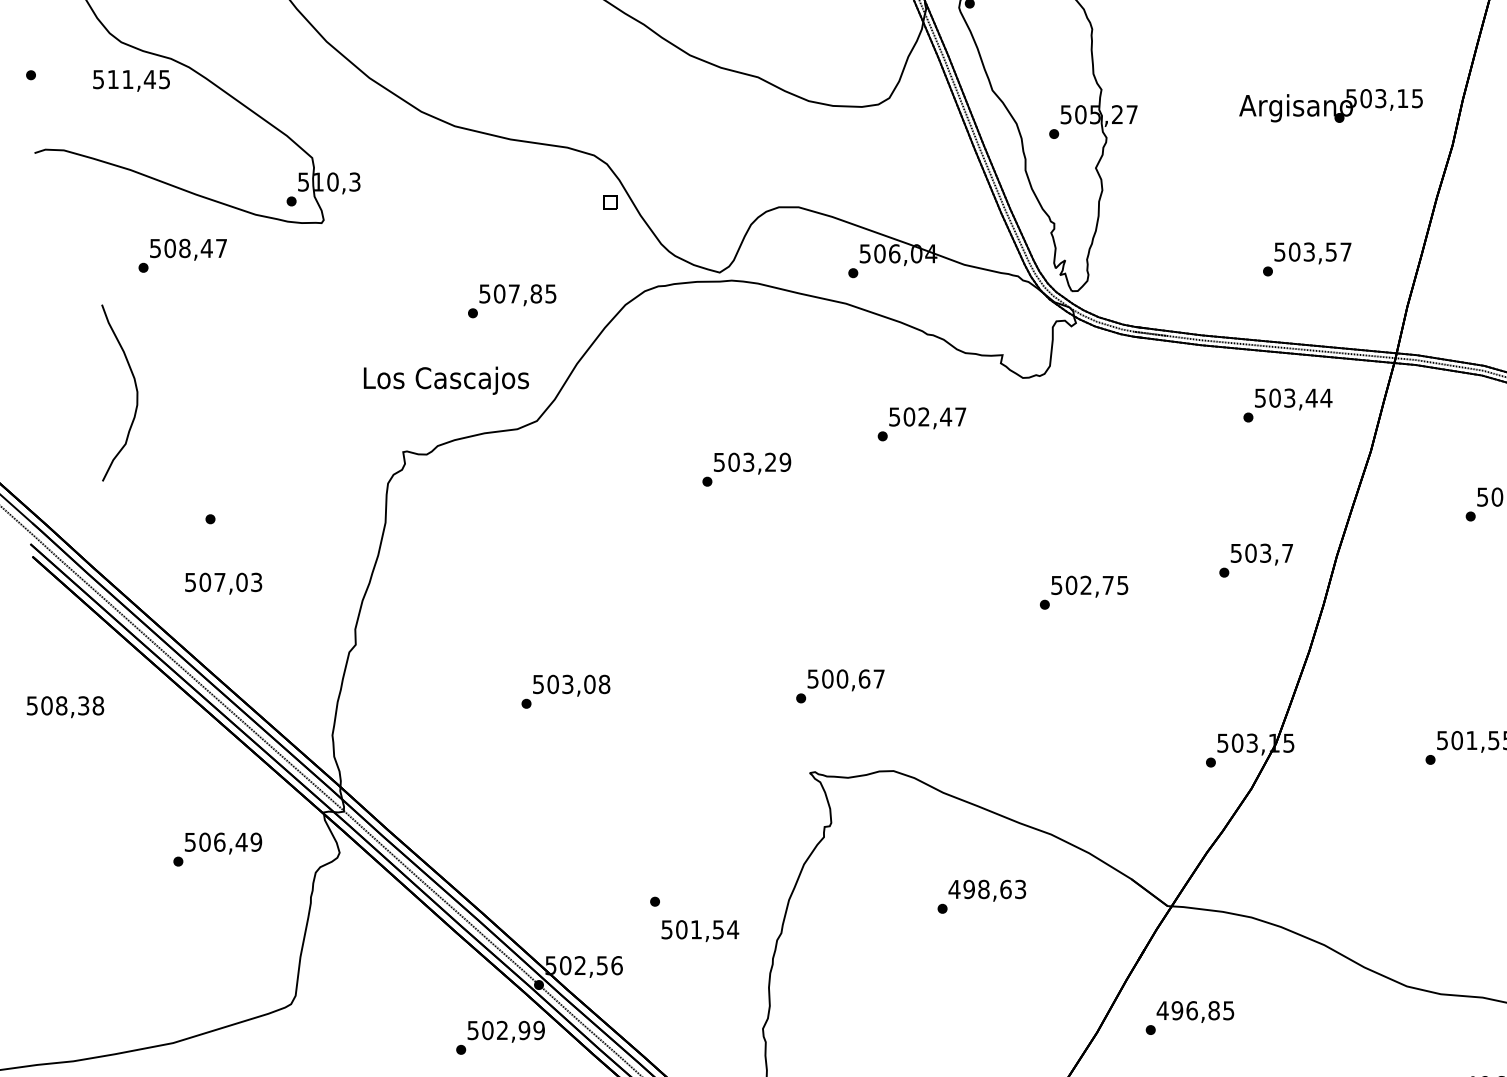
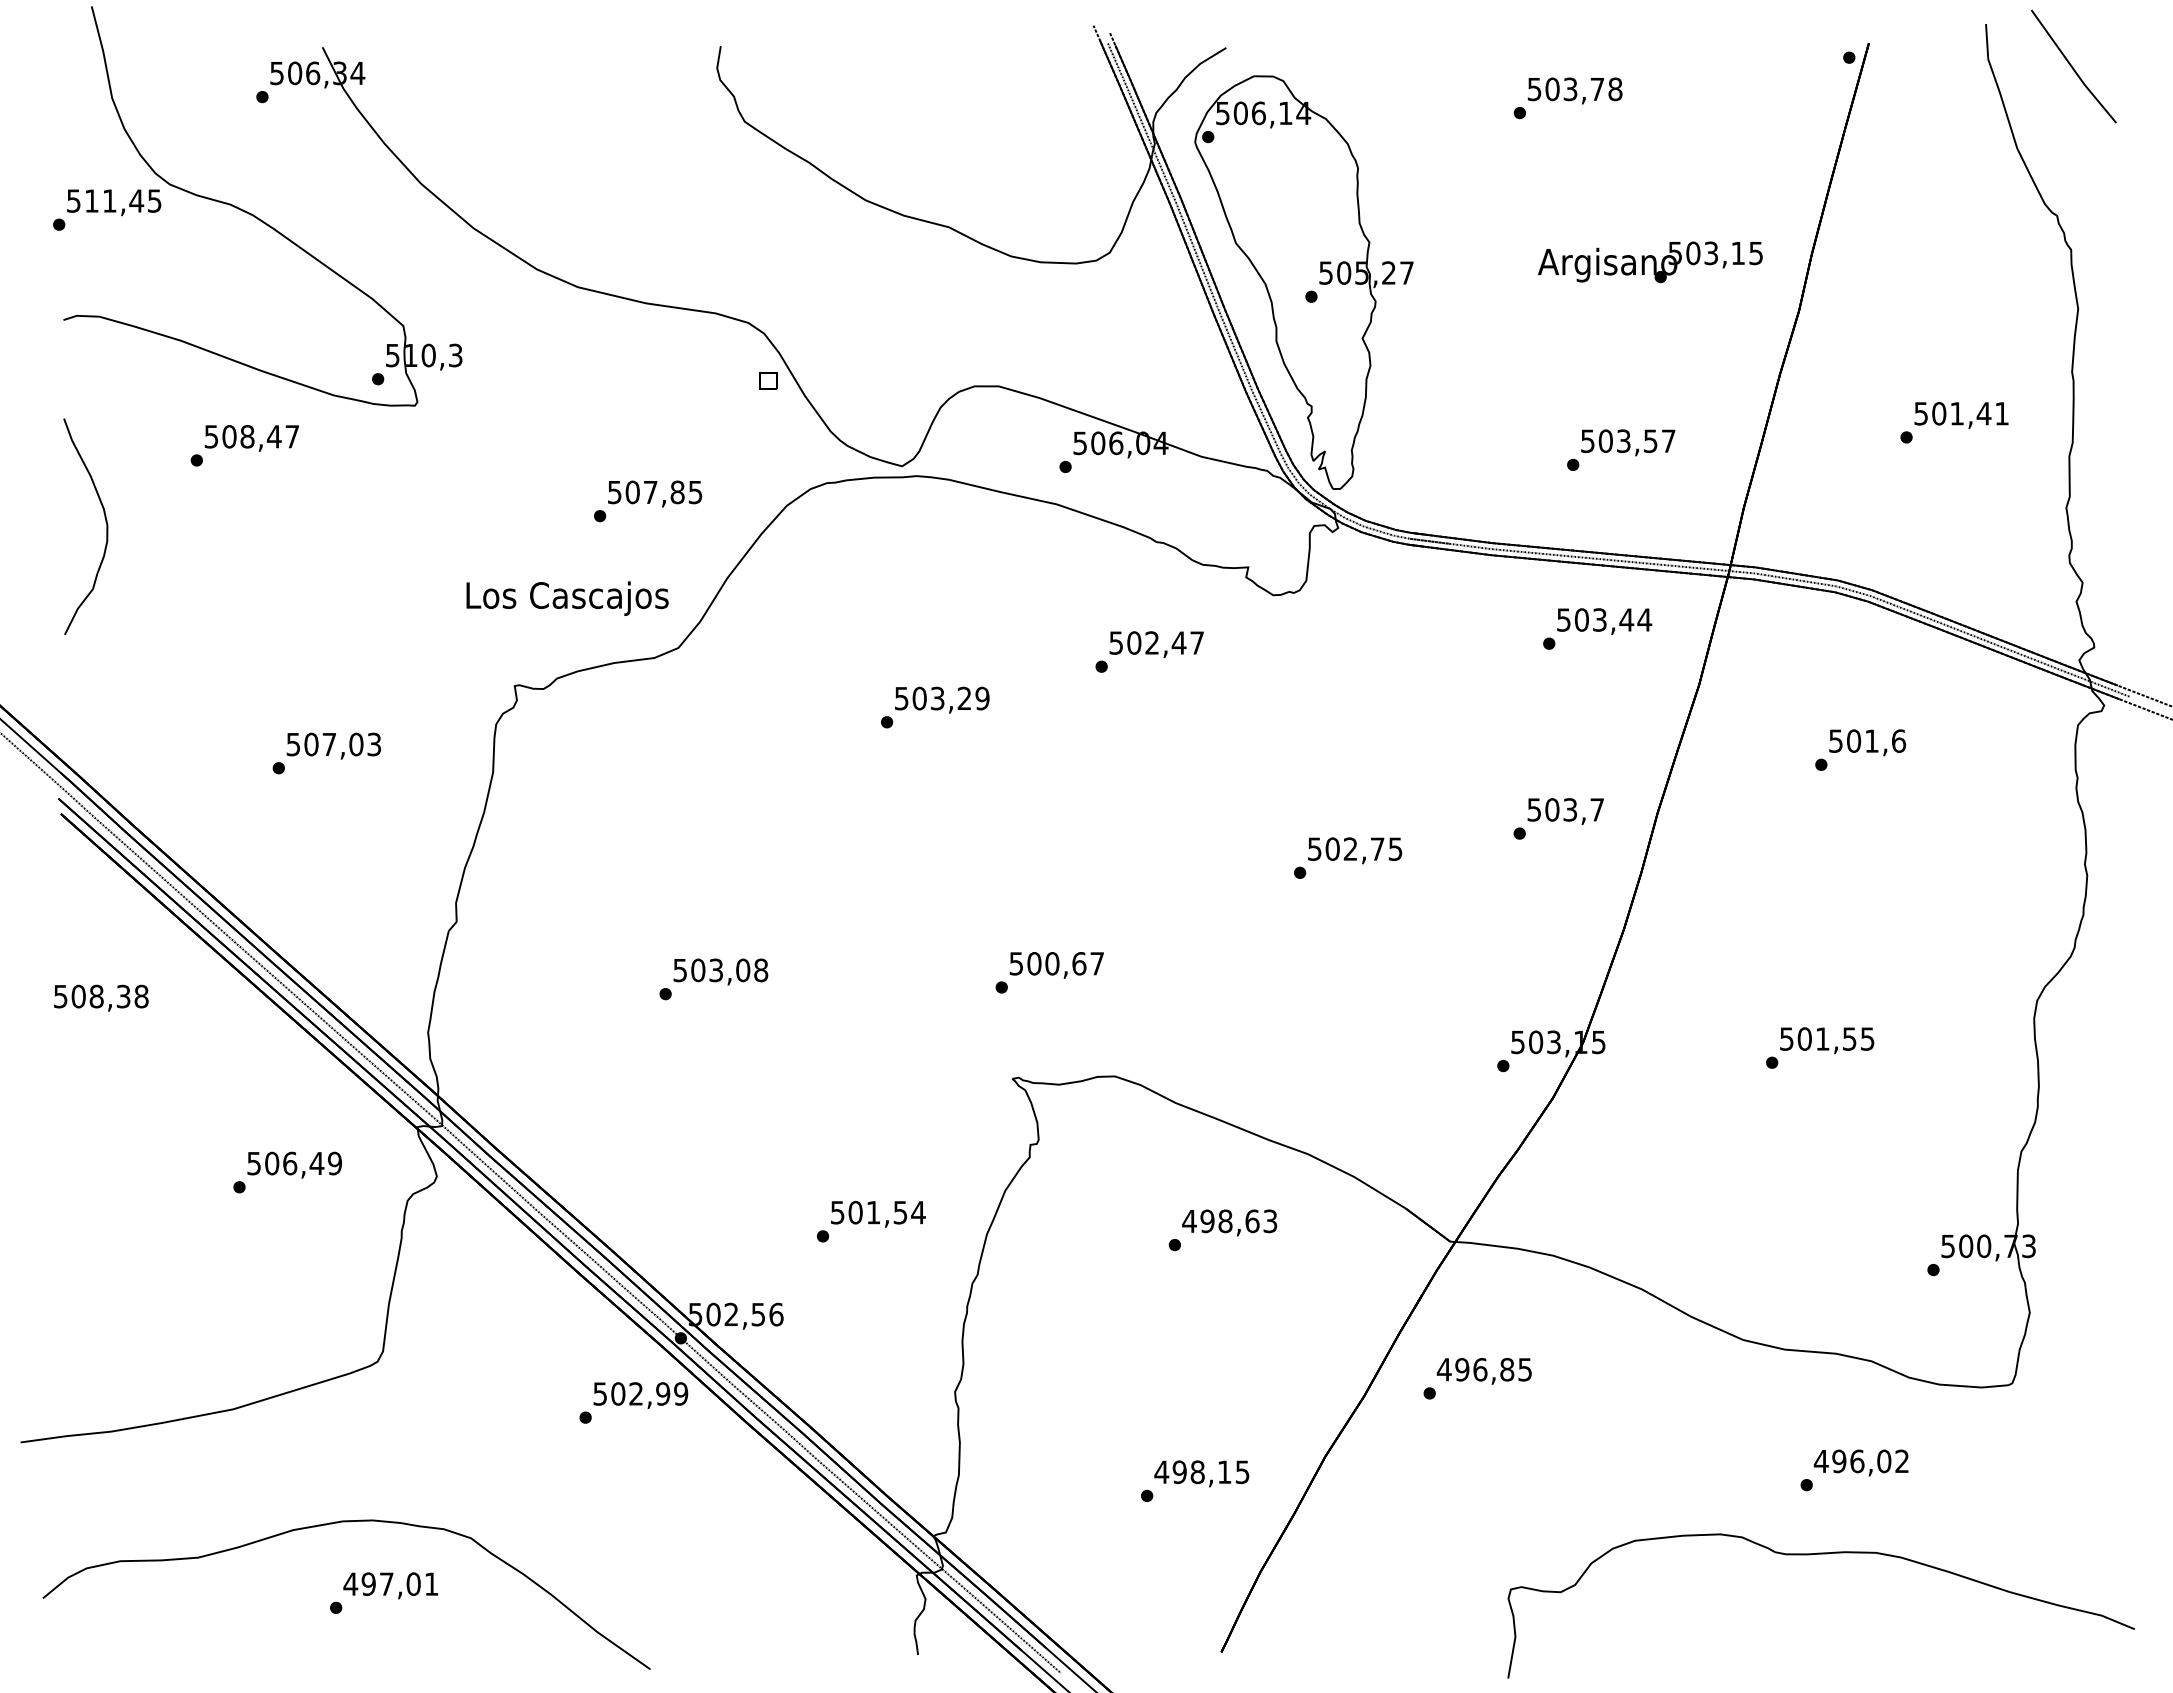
text: (131, 80) -> (114, 202), moved
curve: (135, 389) -> (105, 522), moved
text: (223, 583) -> (333, 745), moved
text: (700, 930) -> (878, 1213), moved

